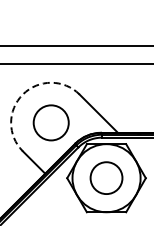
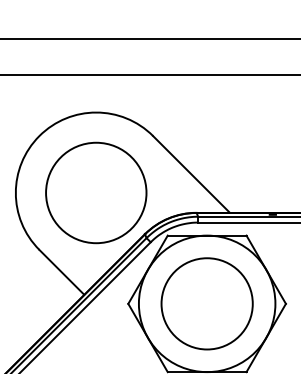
arc: (22, 94) -> (38, 136), dashed -> solid
circle: (51, 122) -> (96, 192), size x1.43
circle: (106, 177) -> (207, 302), size x1.43

